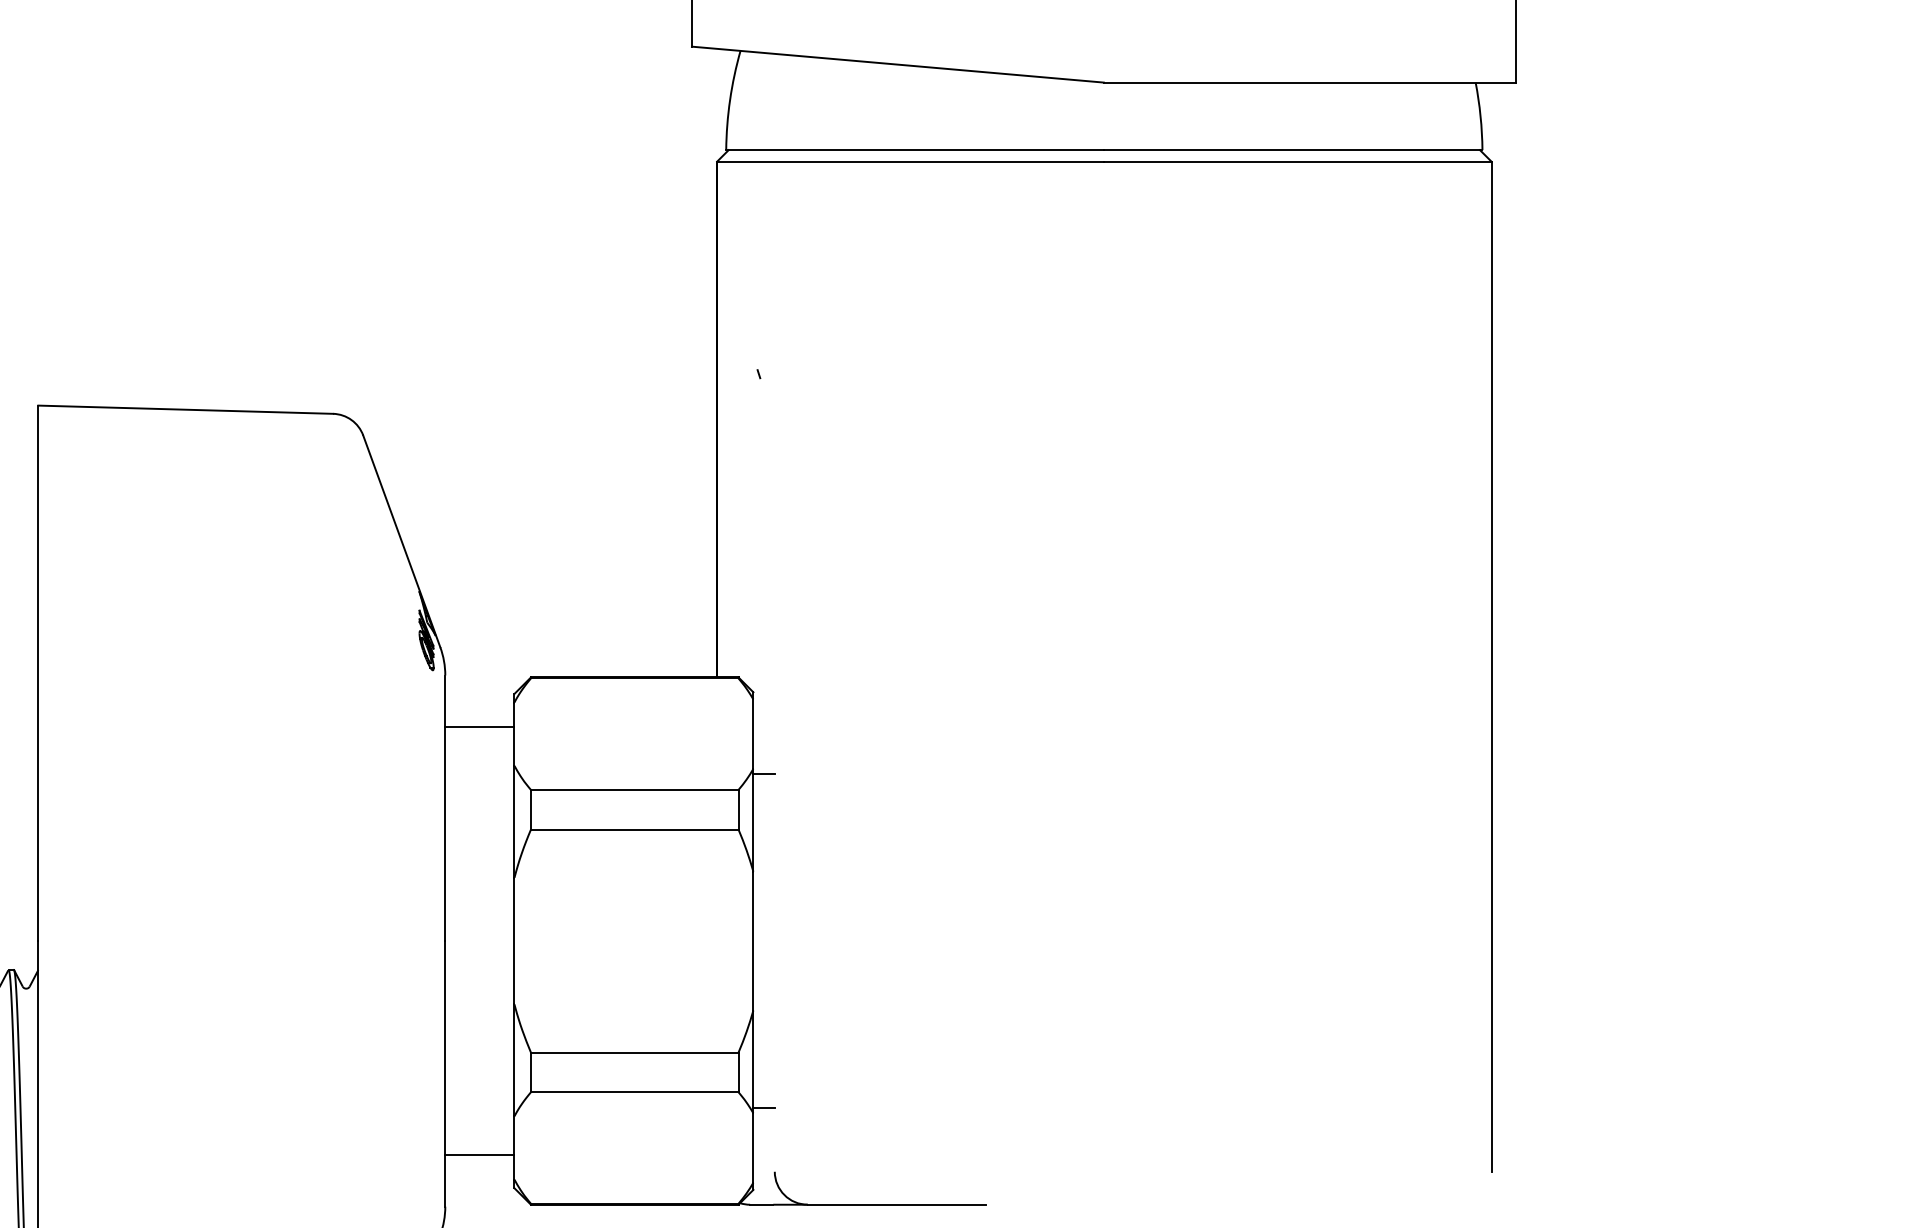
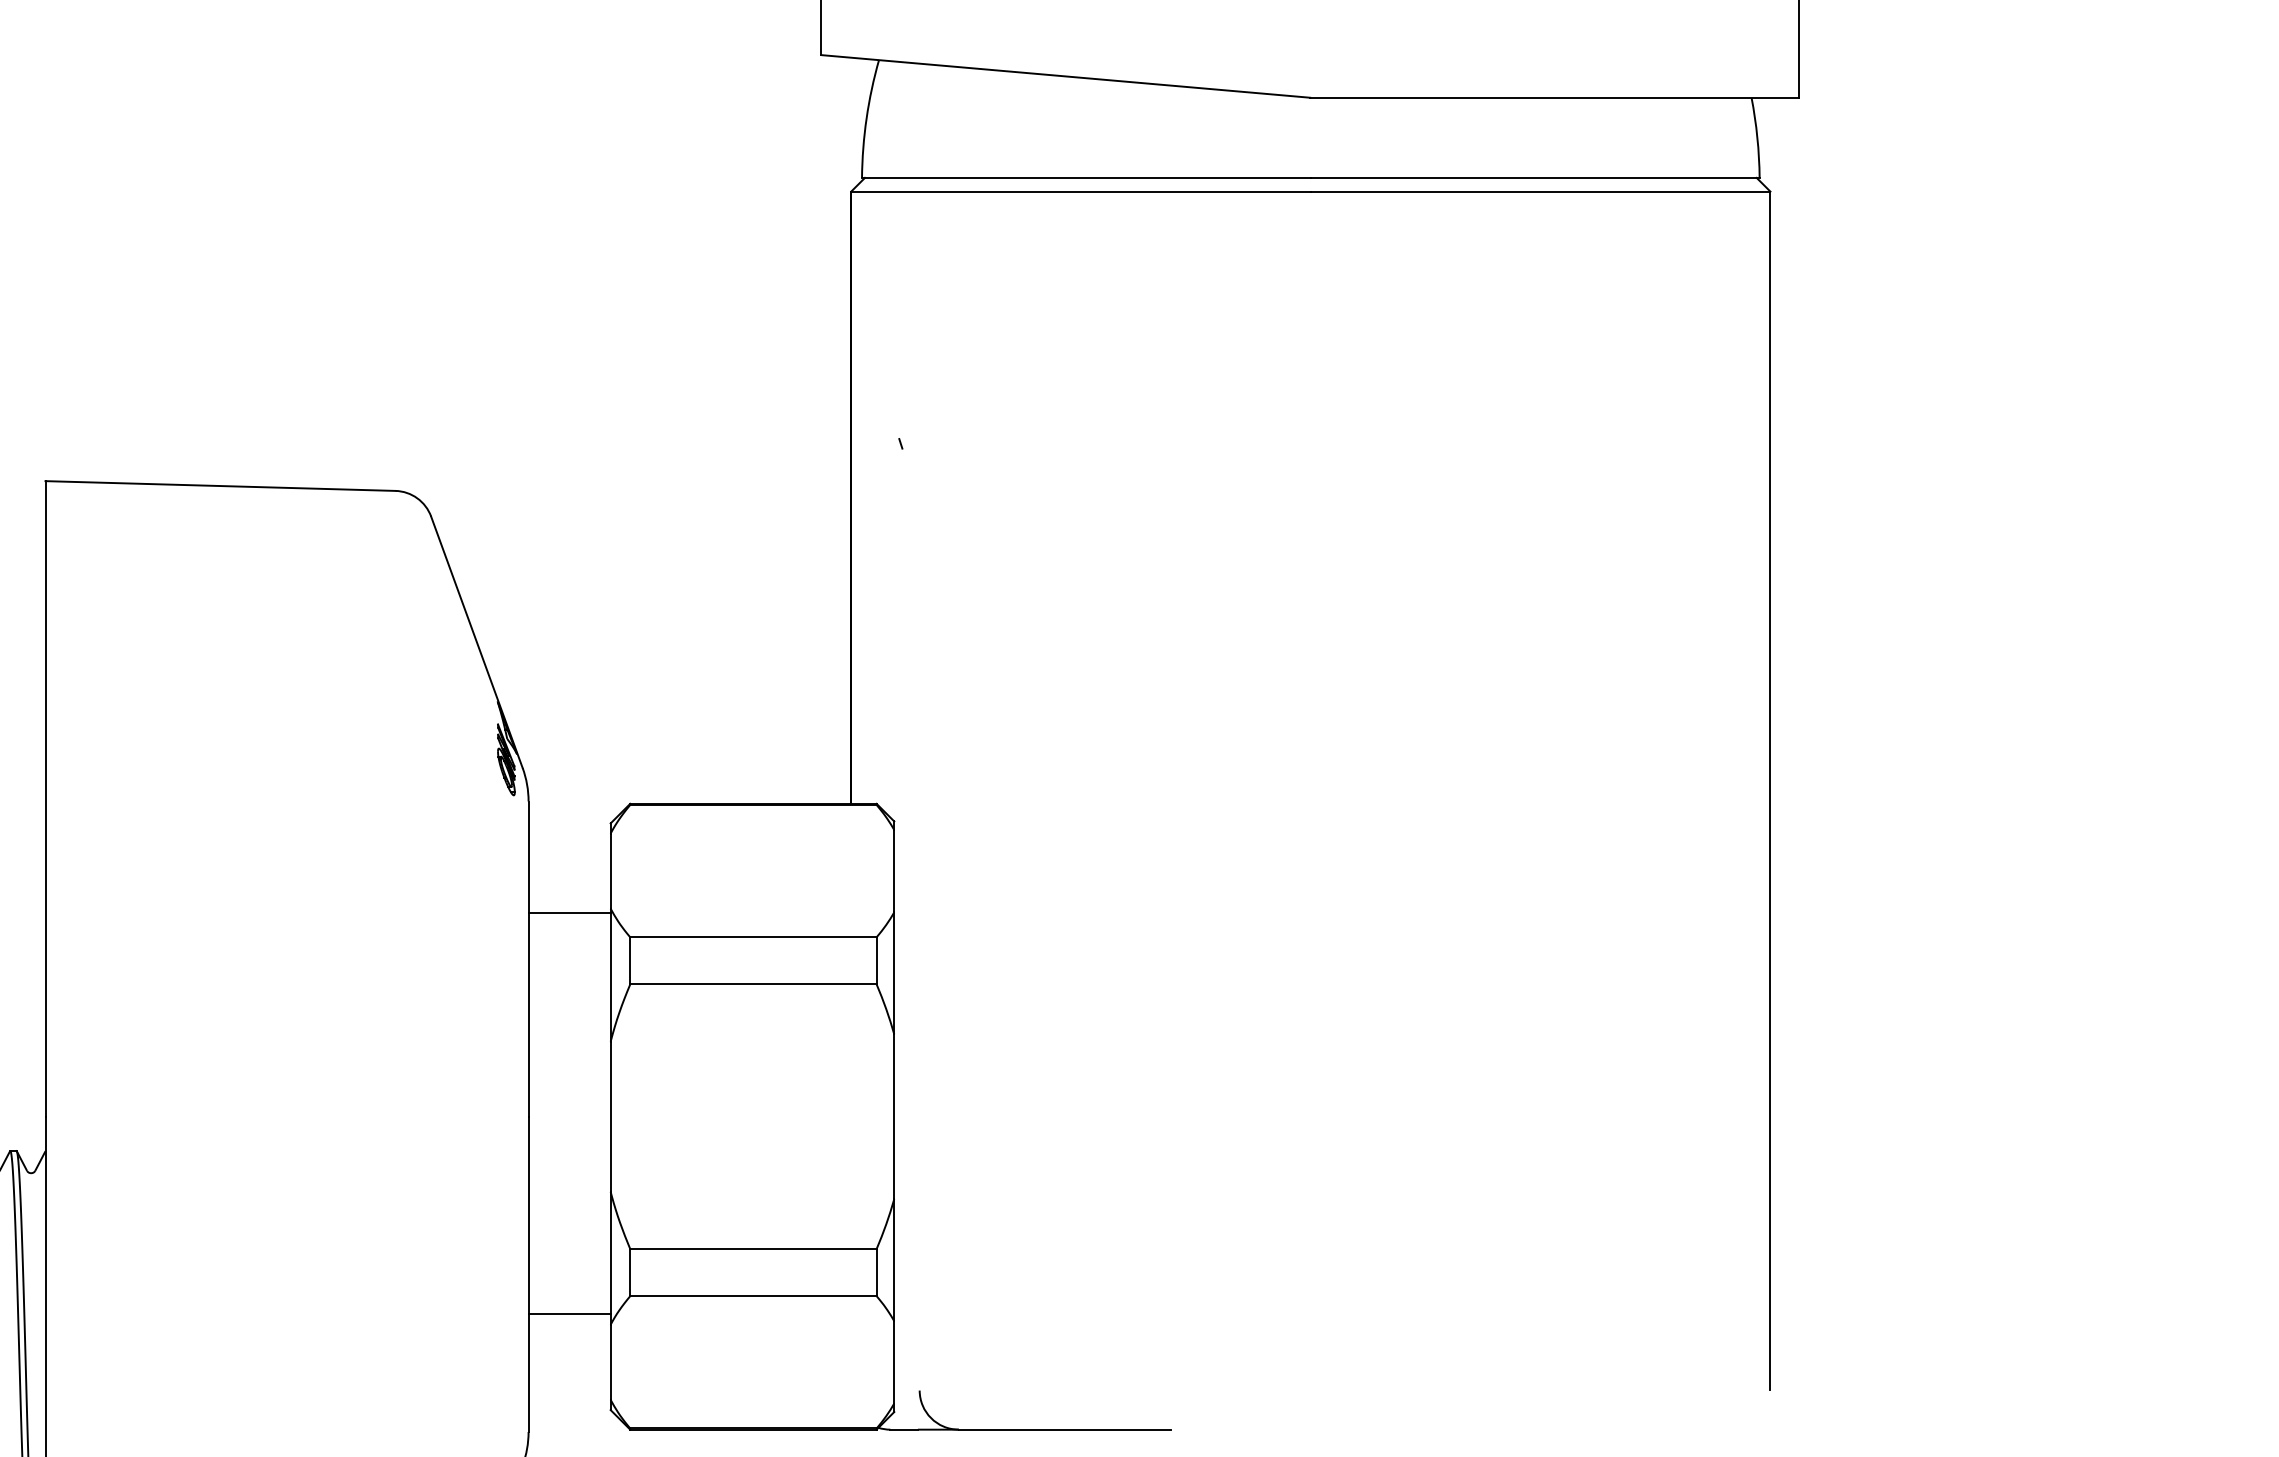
line: (479, 726) -> (569, 912), moved
line: (763, 774) -> (906, 918), removed
line: (763, 1108) -> (906, 1315), removed
line: (479, 1154) -> (569, 1313), moved

